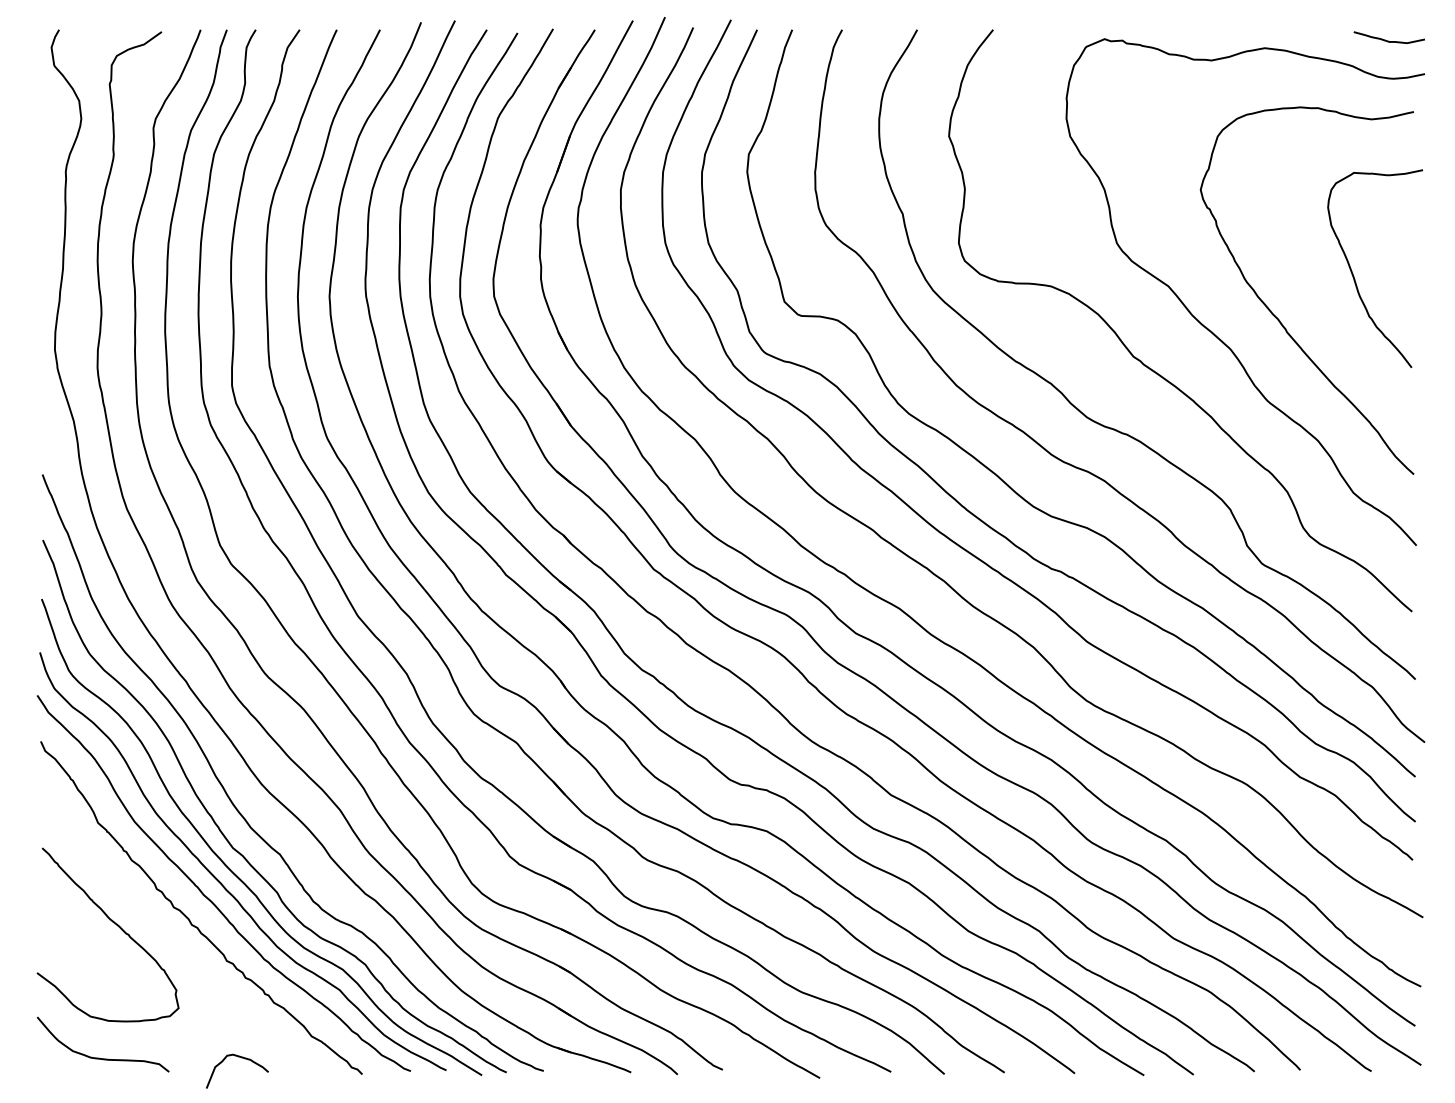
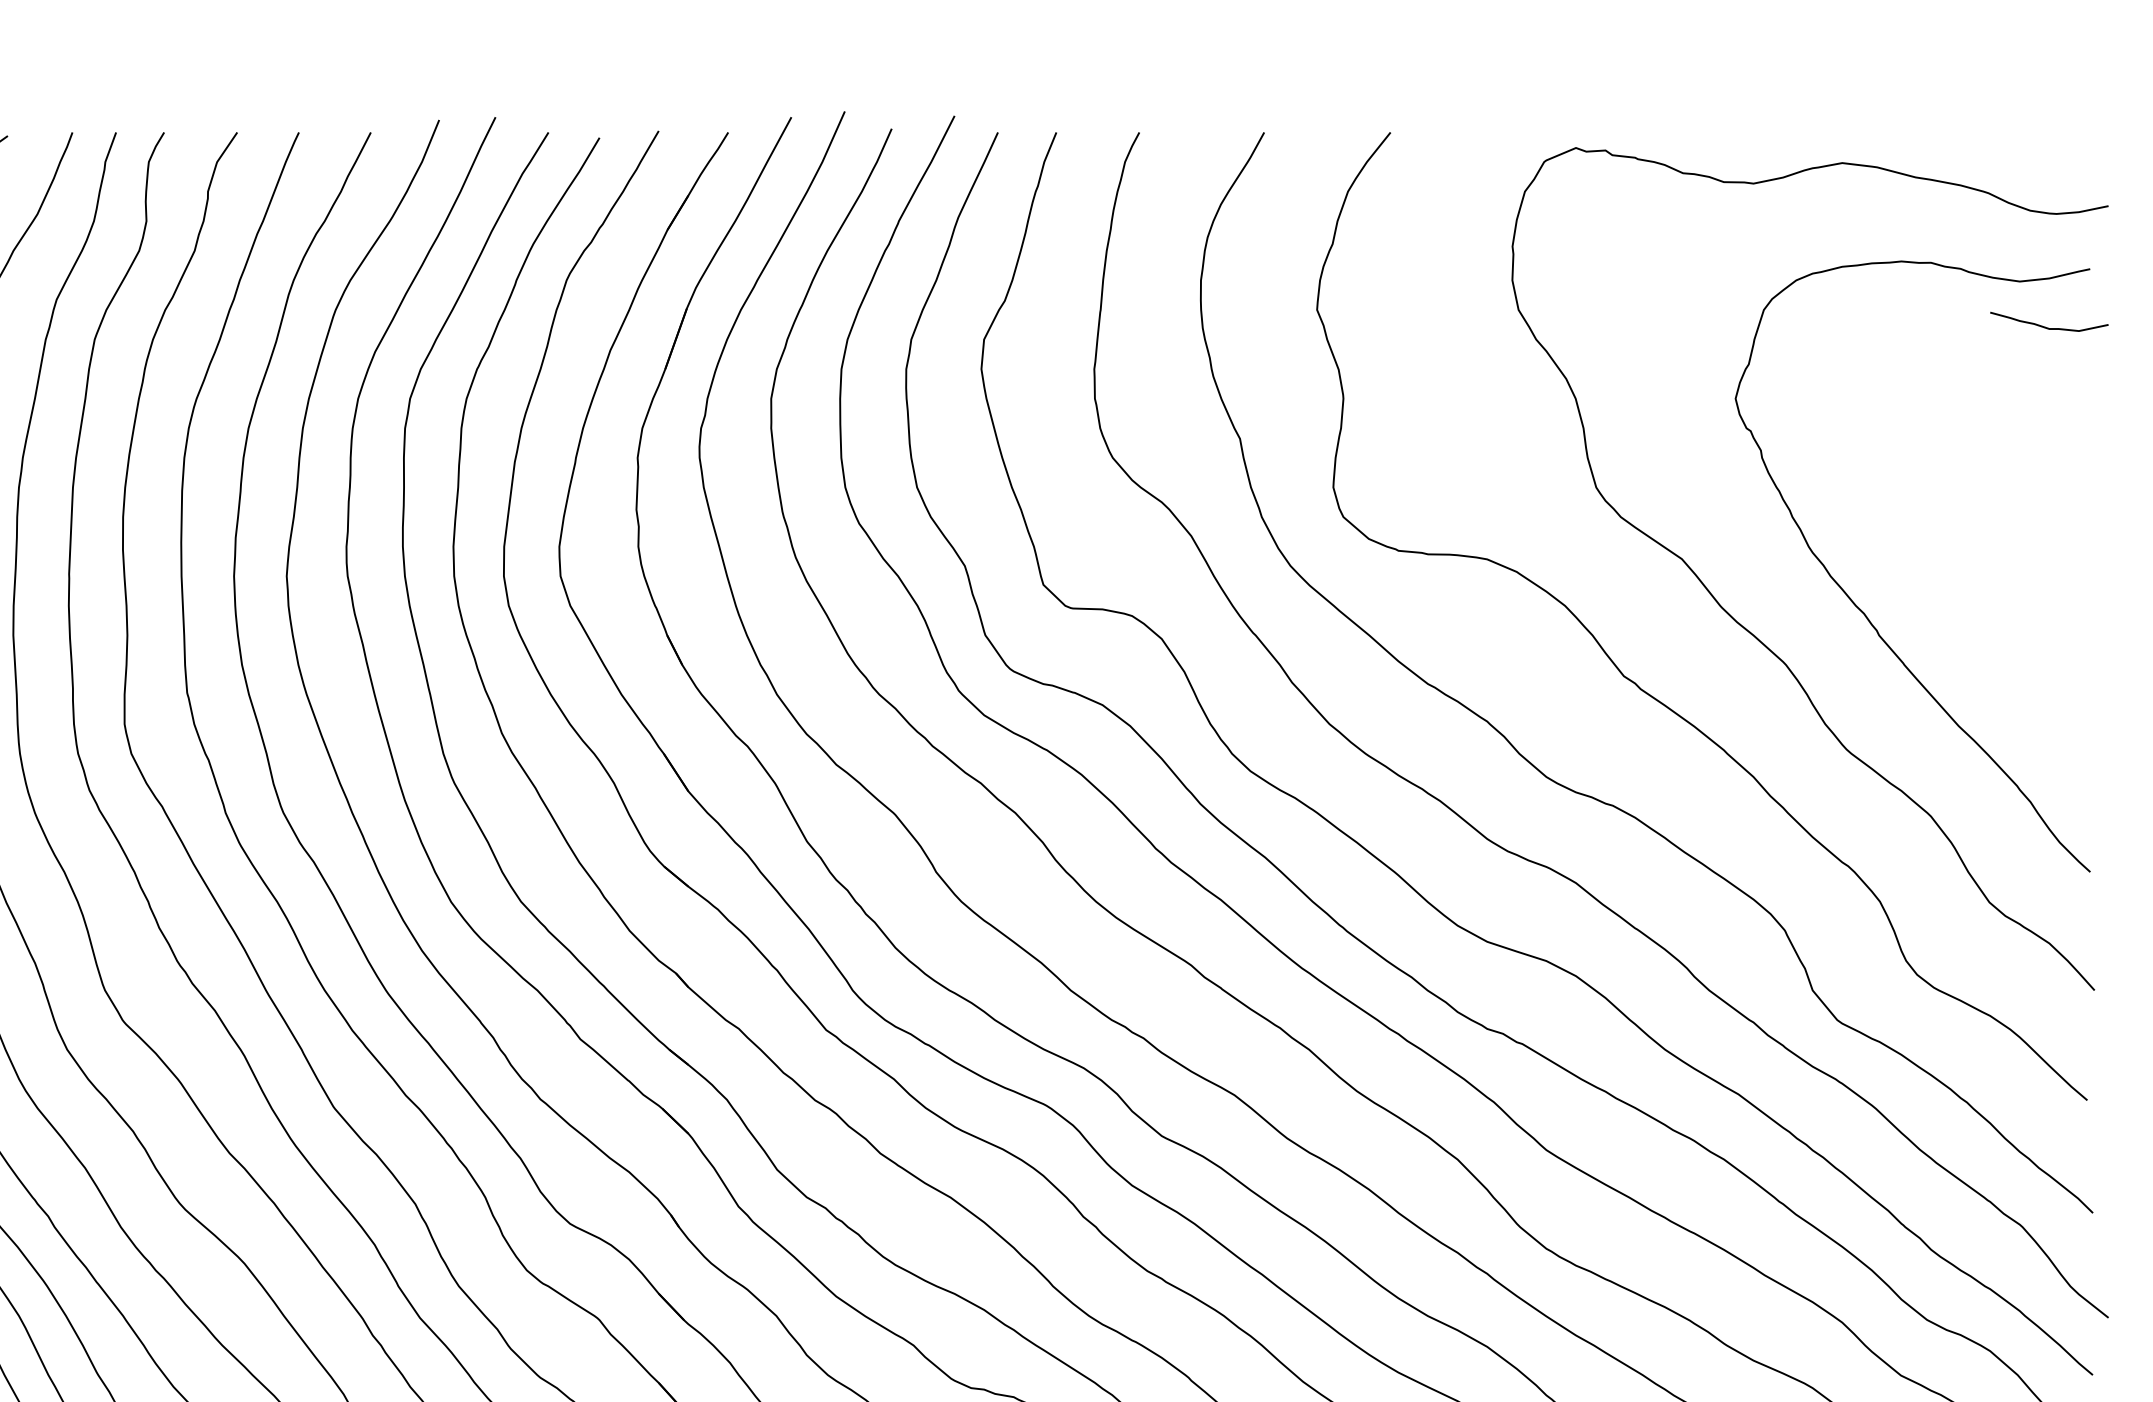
curve: (1388, 40) -> (2047, 326), moved
curve: (1354, 276) -> (1991, 542), removed

